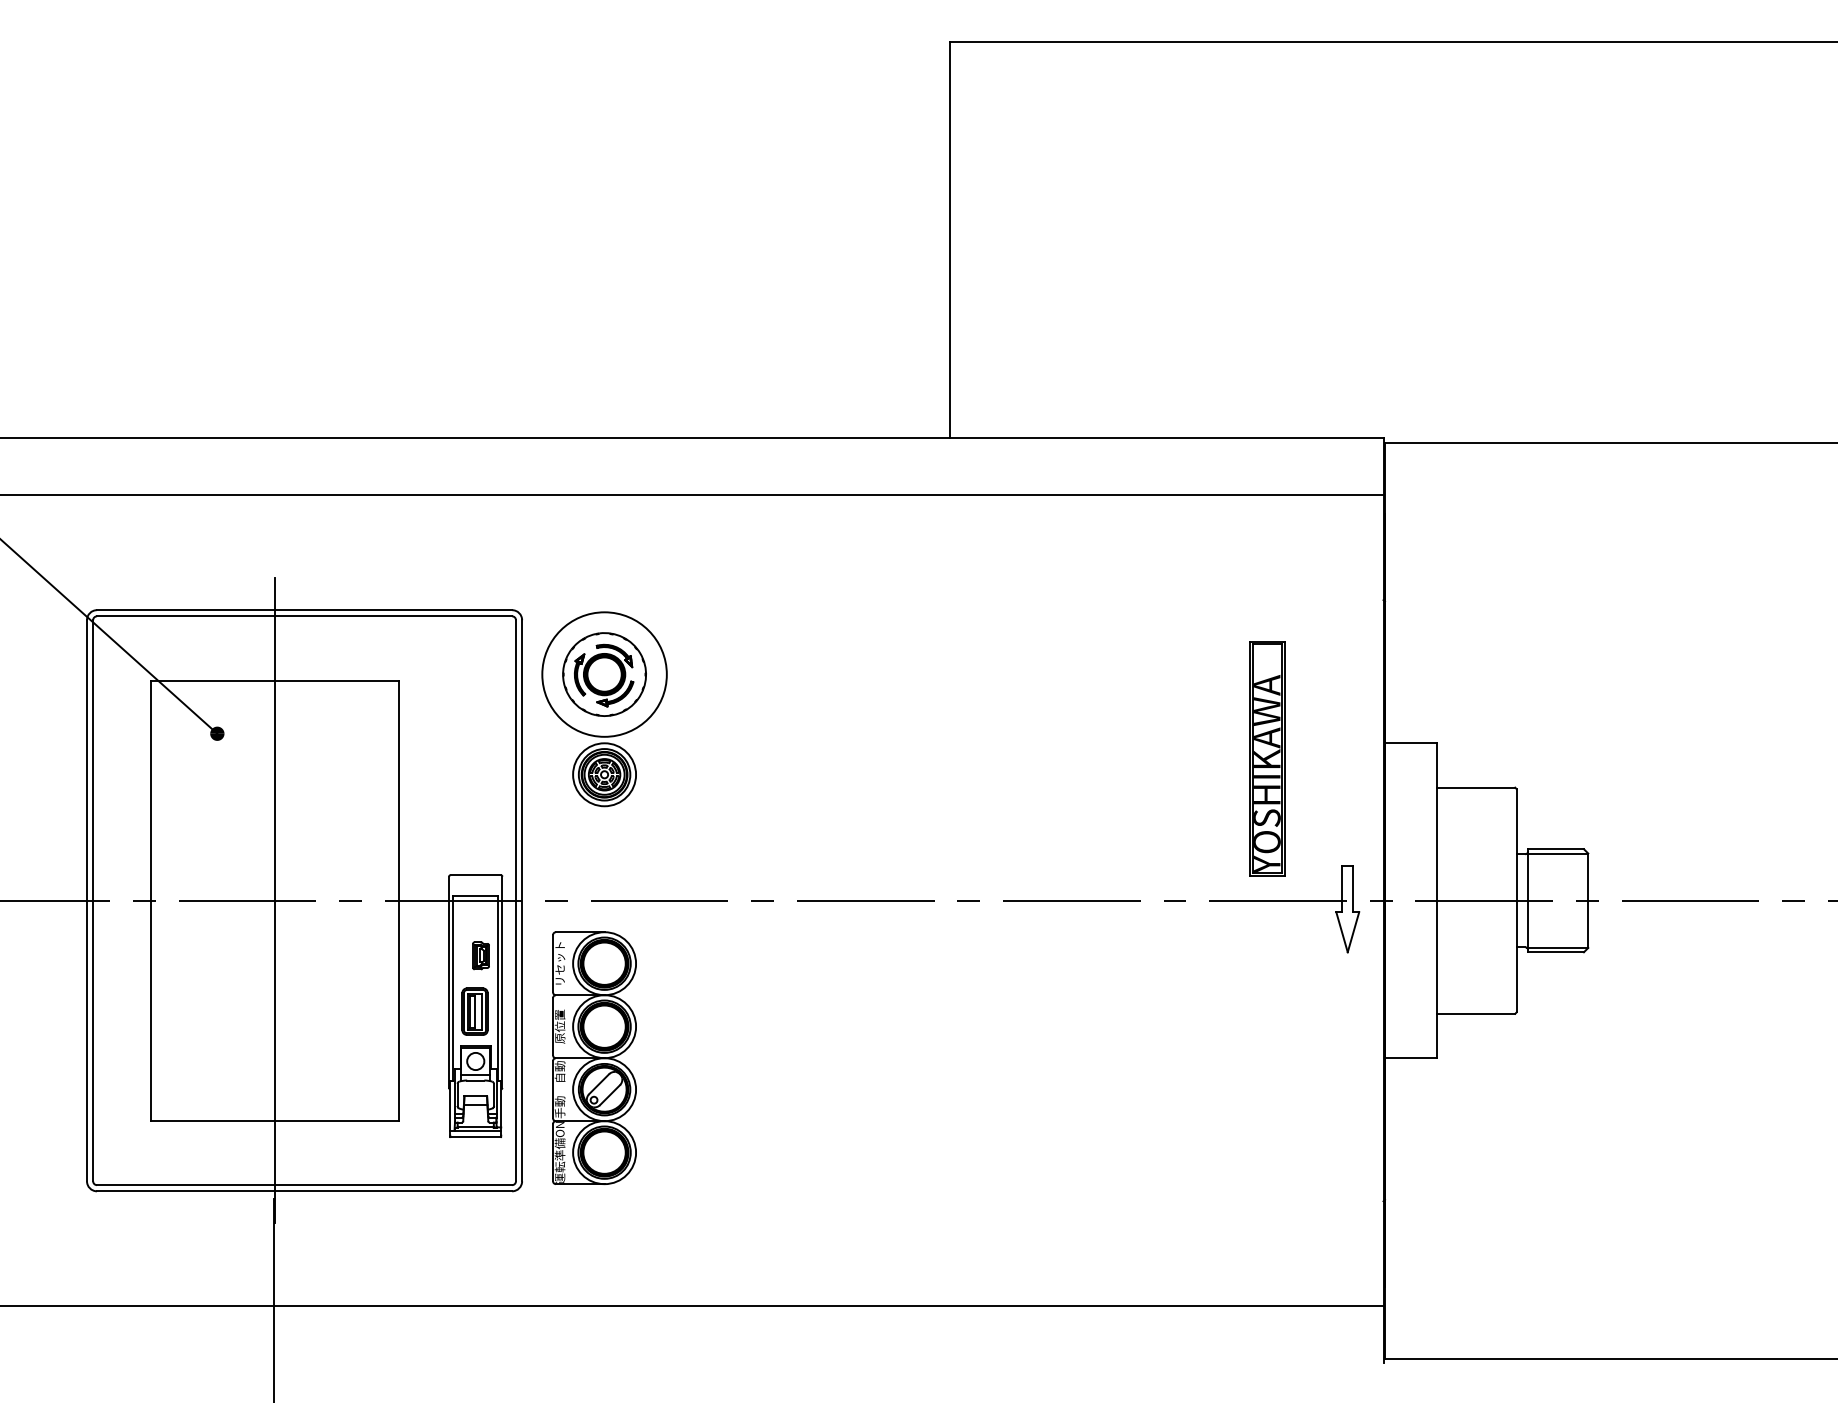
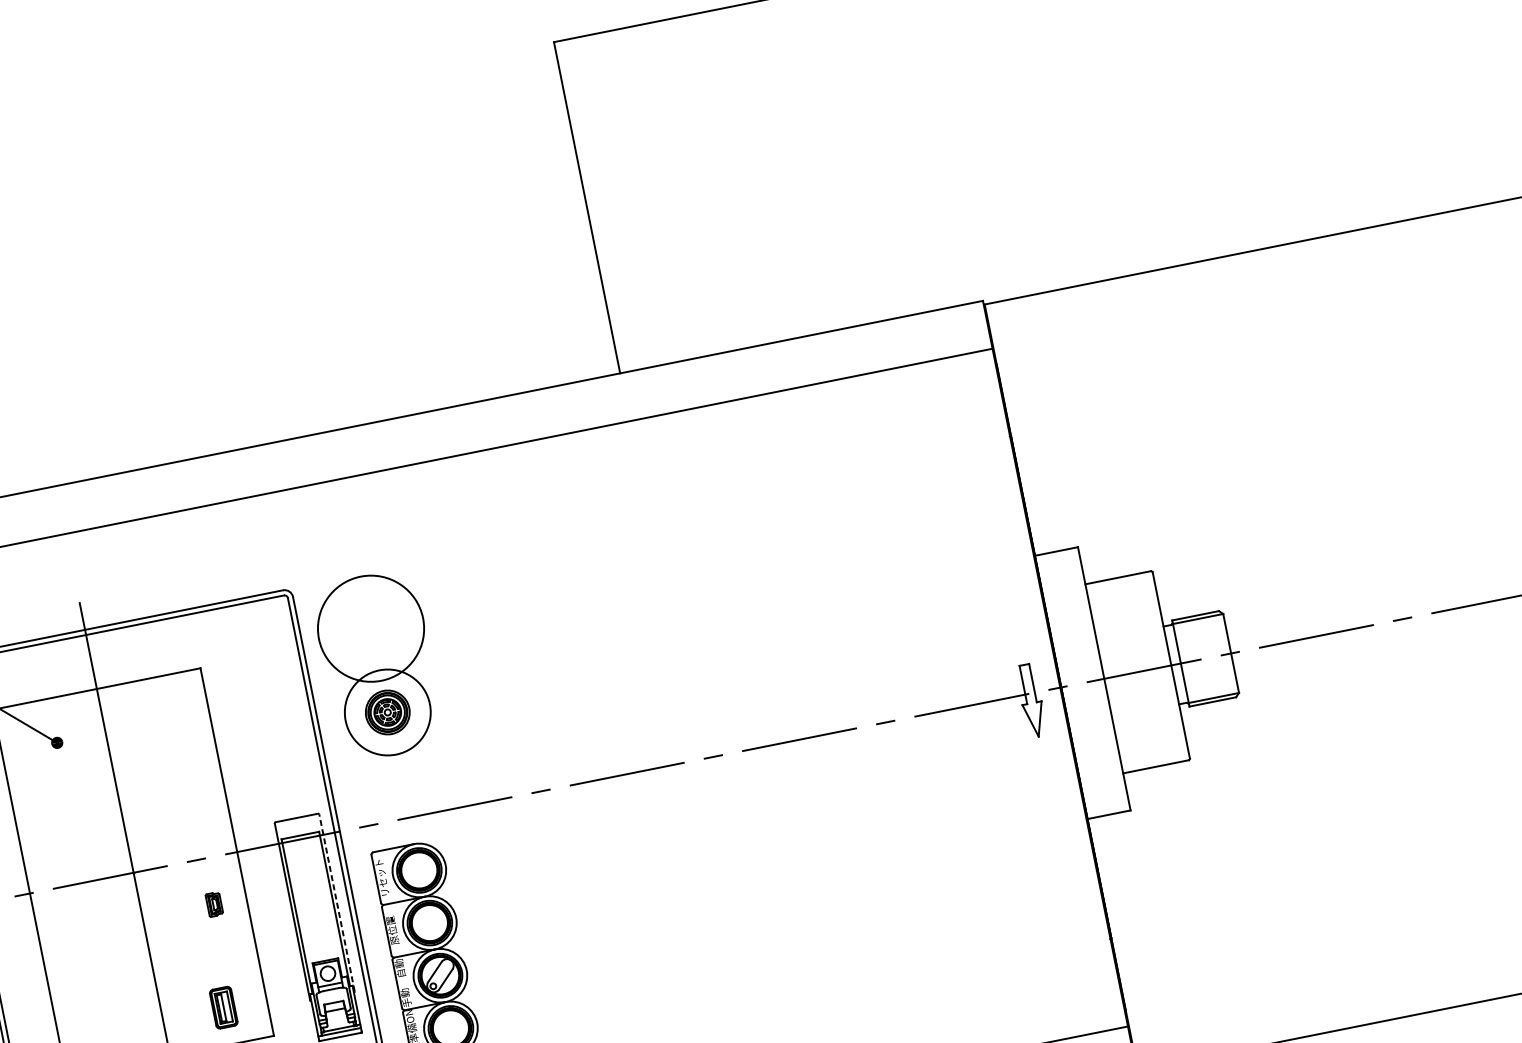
part: (604, 674) -> (370, 628), removed
part: (1267, 758) -> (939, 588), removed
circle: (604, 774) -> (387, 712), size x1.6
part: (480, 955) -> (213, 904), moved
line: (502, 982) -> (337, 903), solid -> dashed
part: (474, 1011) -> (223, 1007), moved

